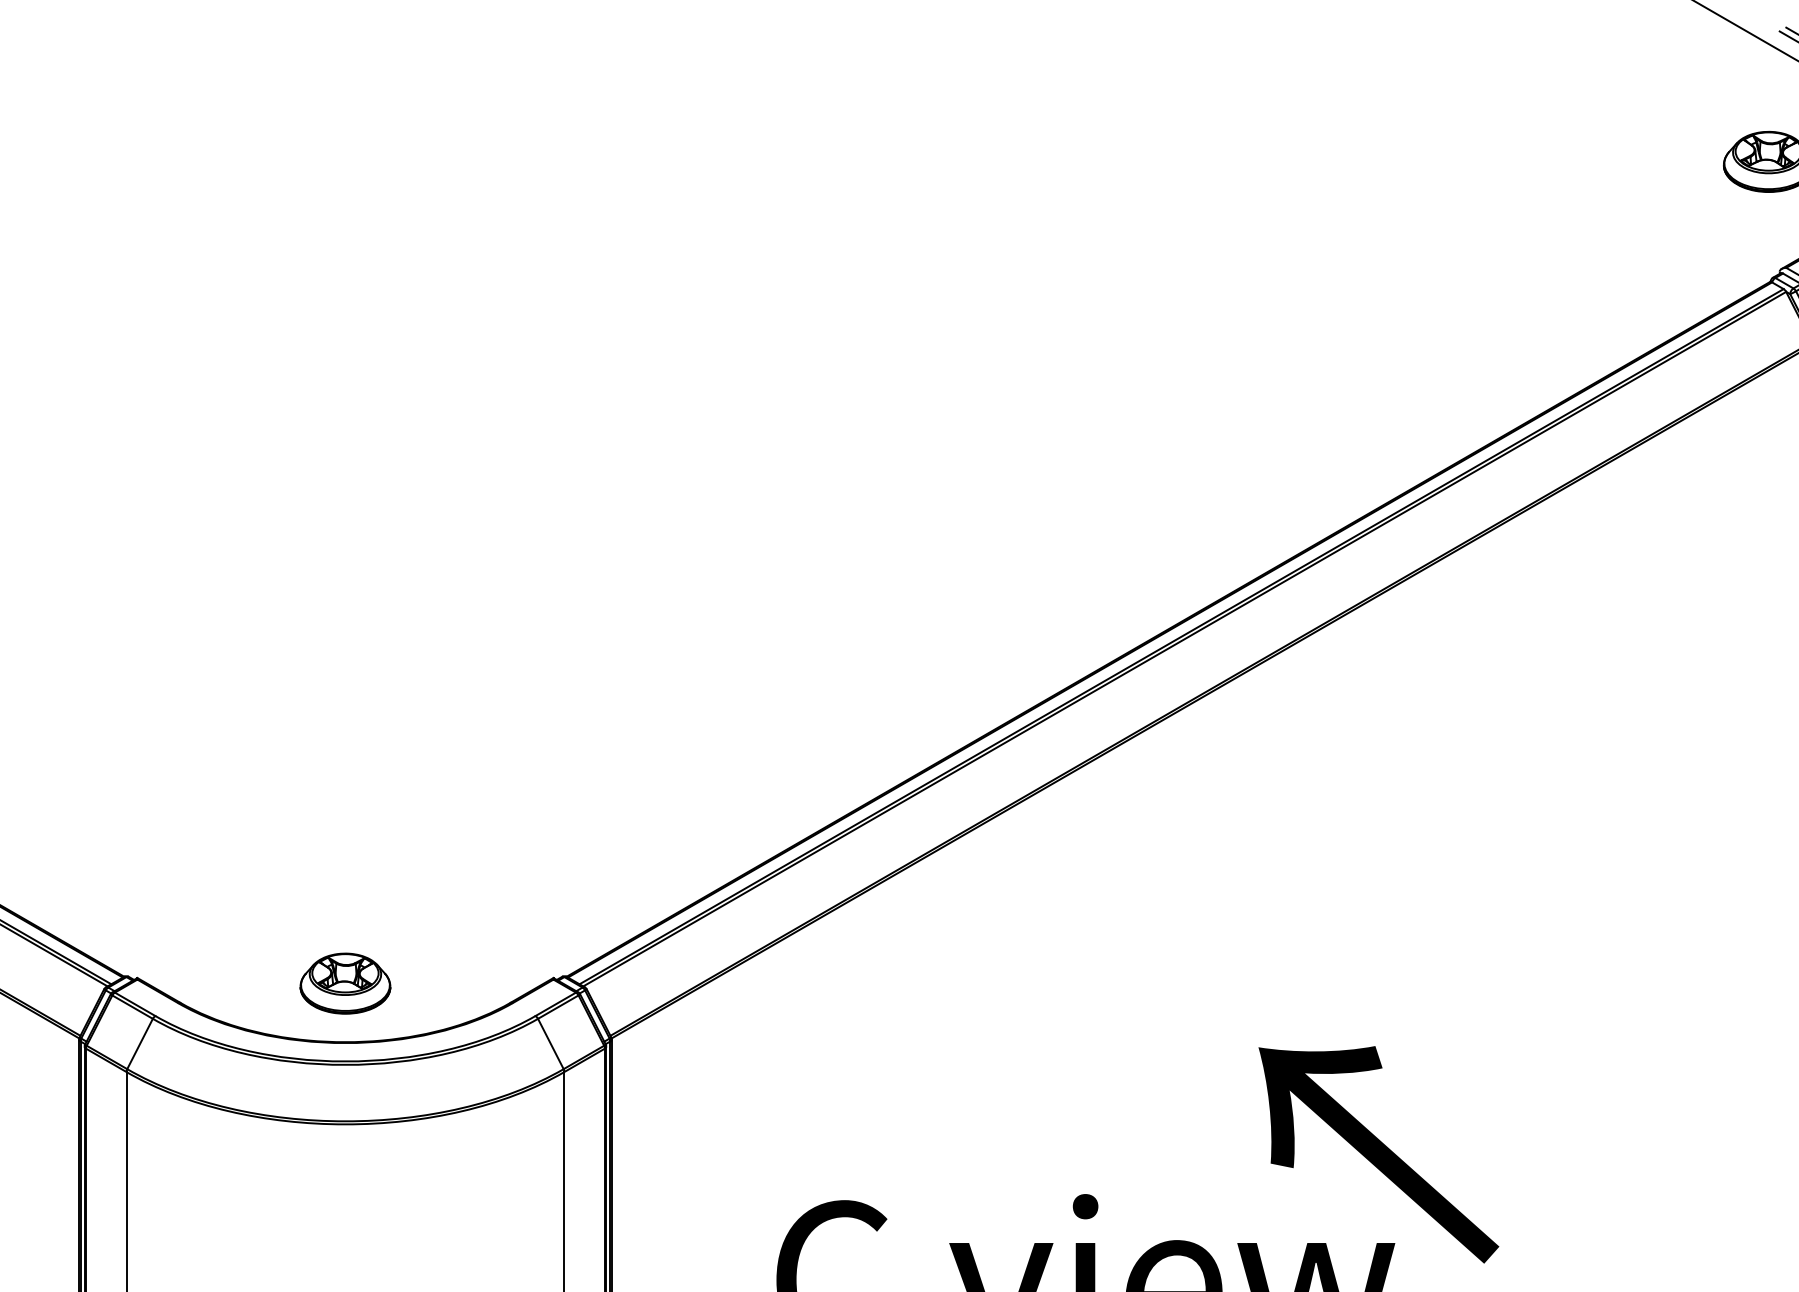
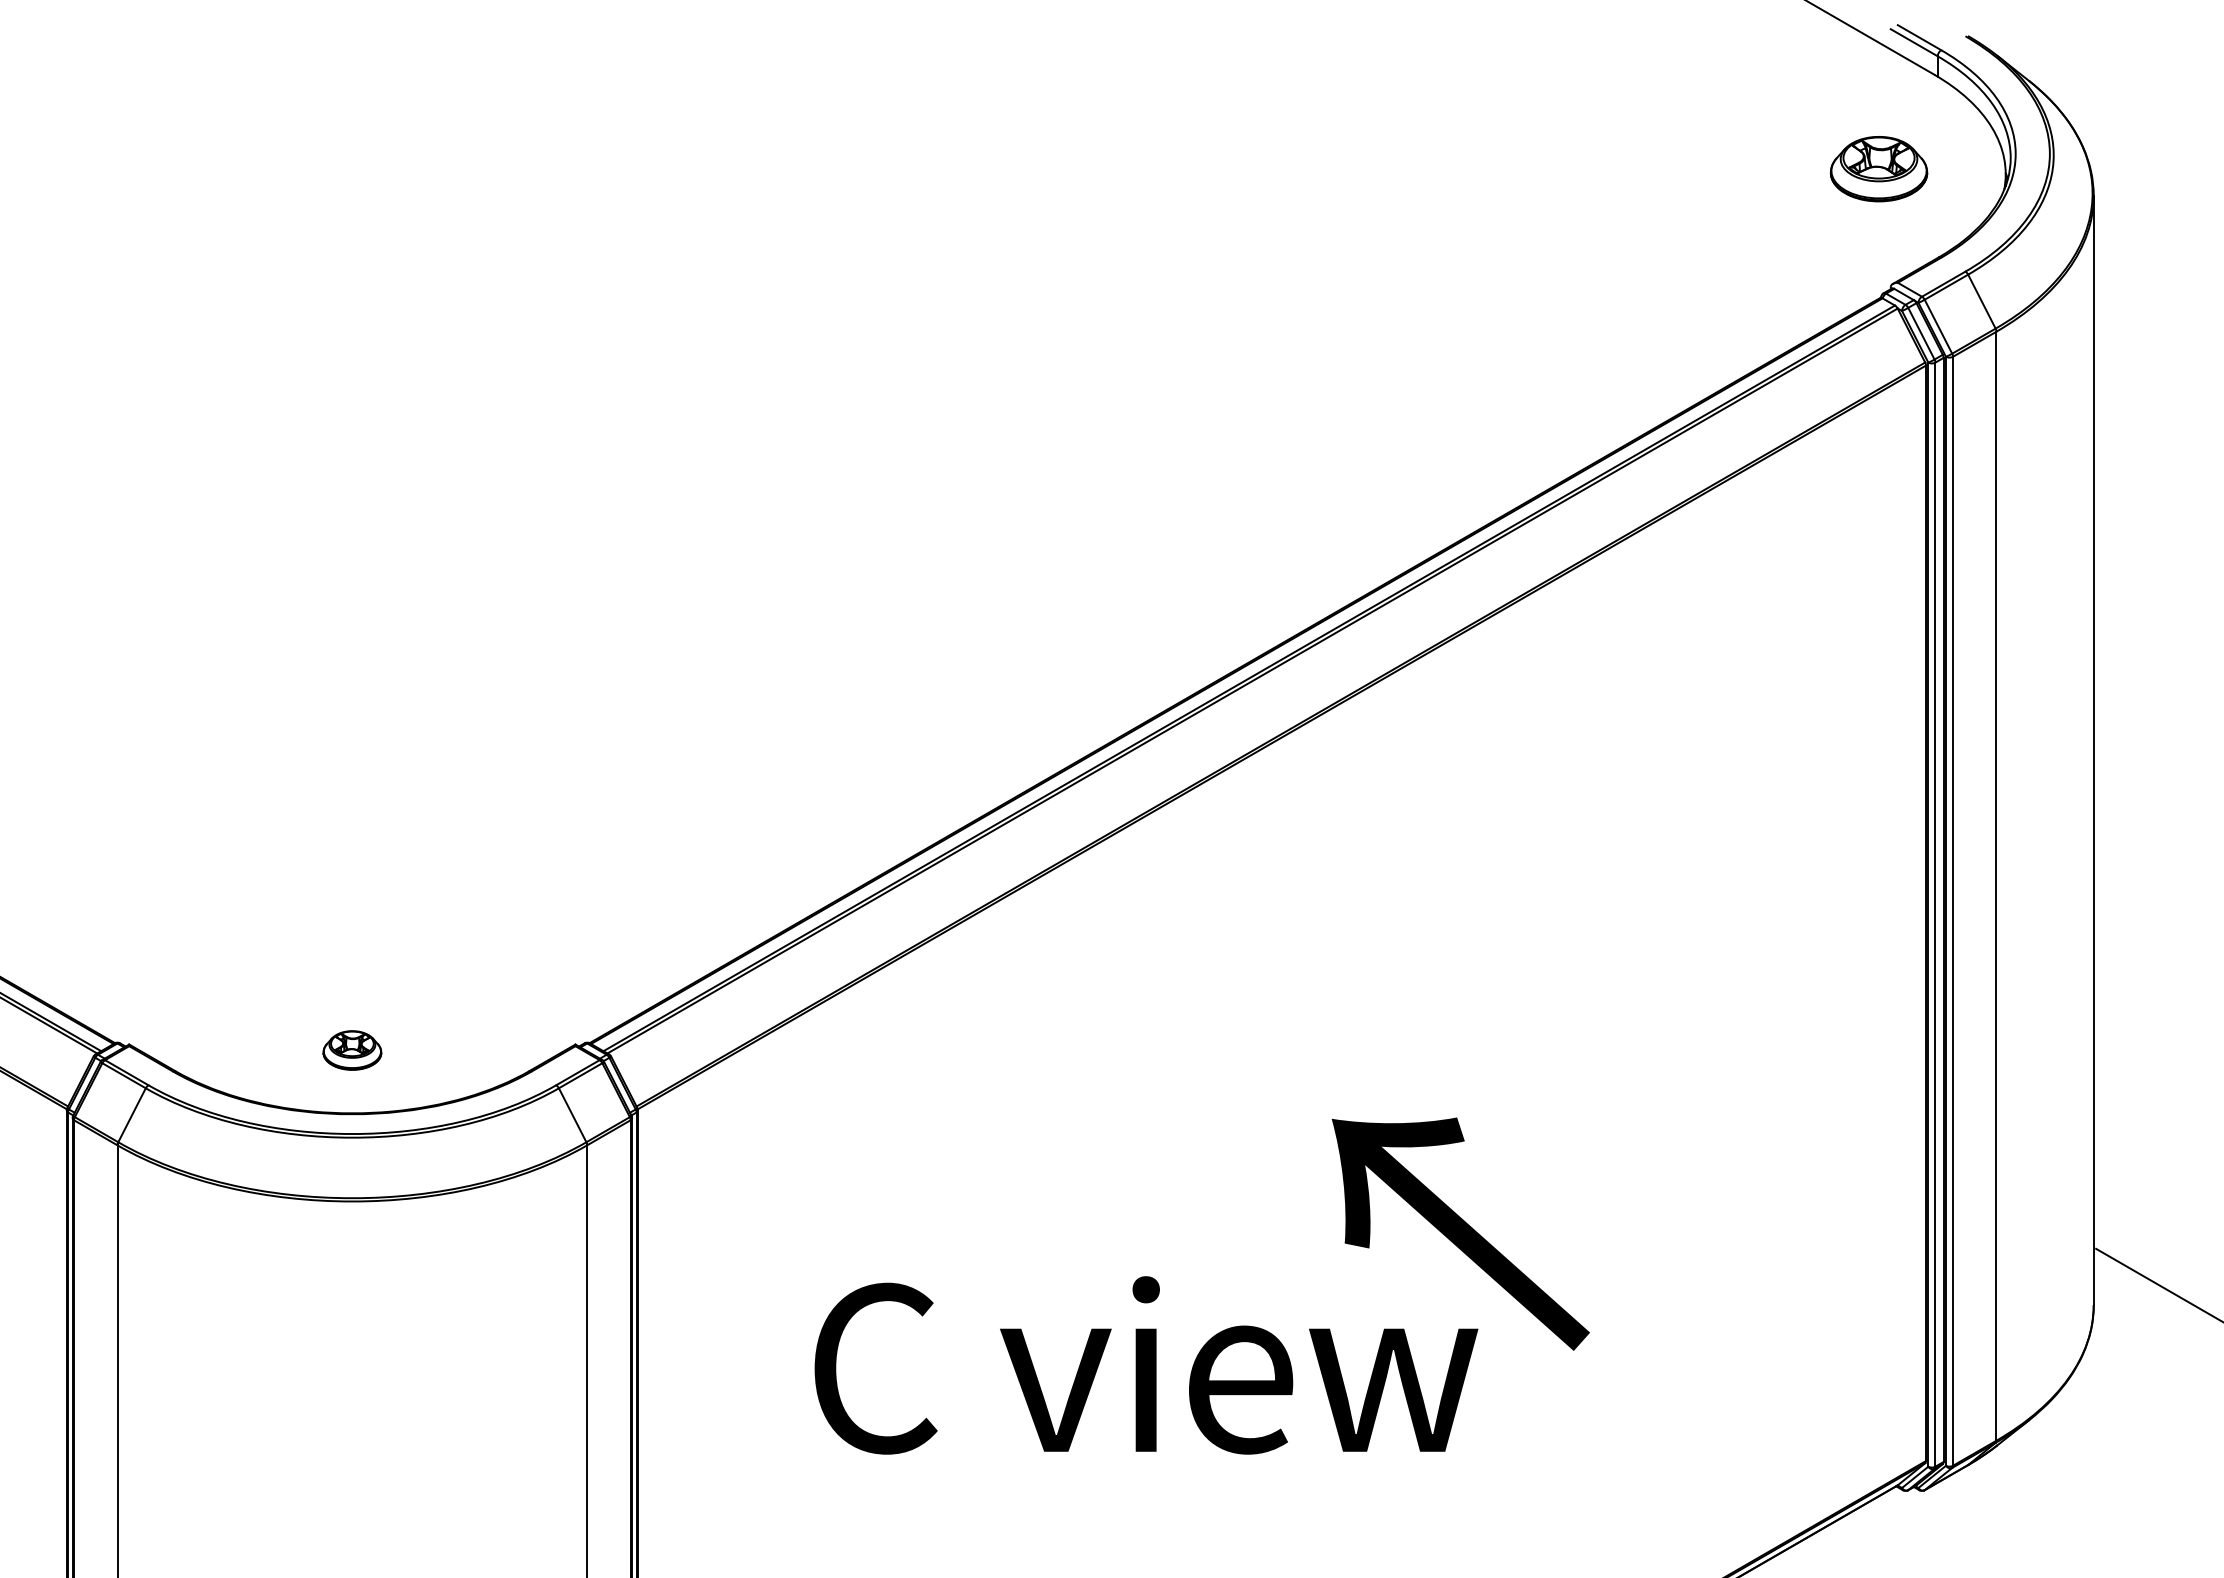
part: (345, 983) -> (352, 1050), size x0.6

